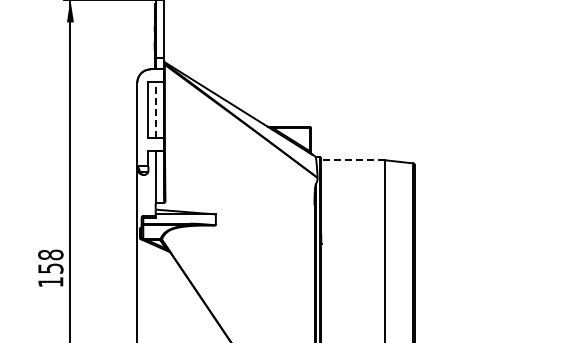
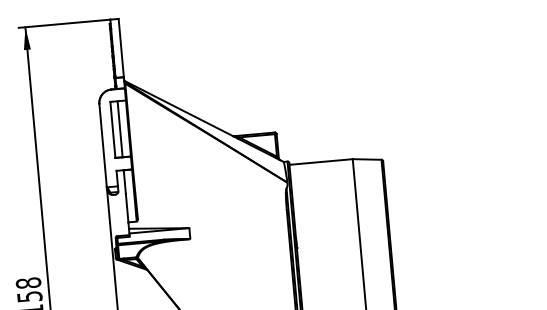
line: (155, 109) -> (119, 129), dashed -> solid
line: (352, 160) -> (320, 162), dashed -> solid

